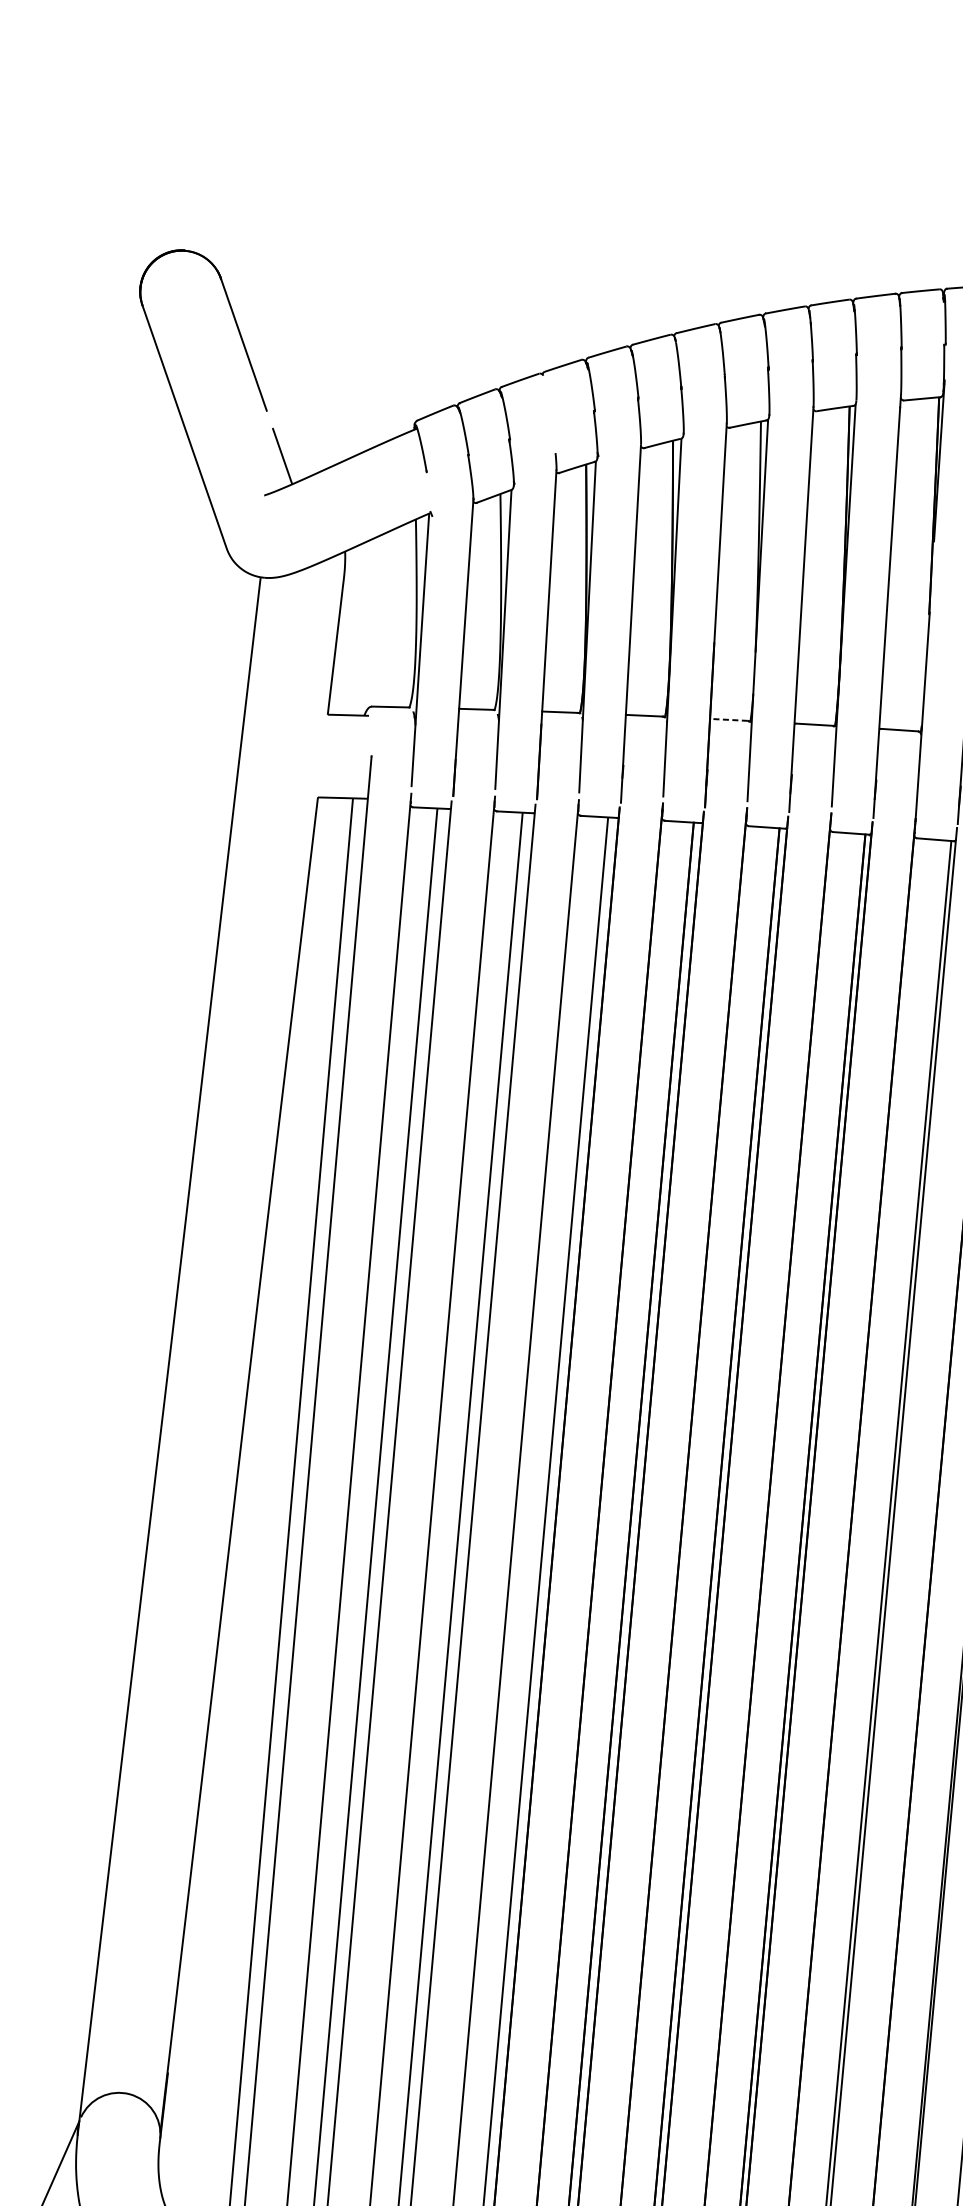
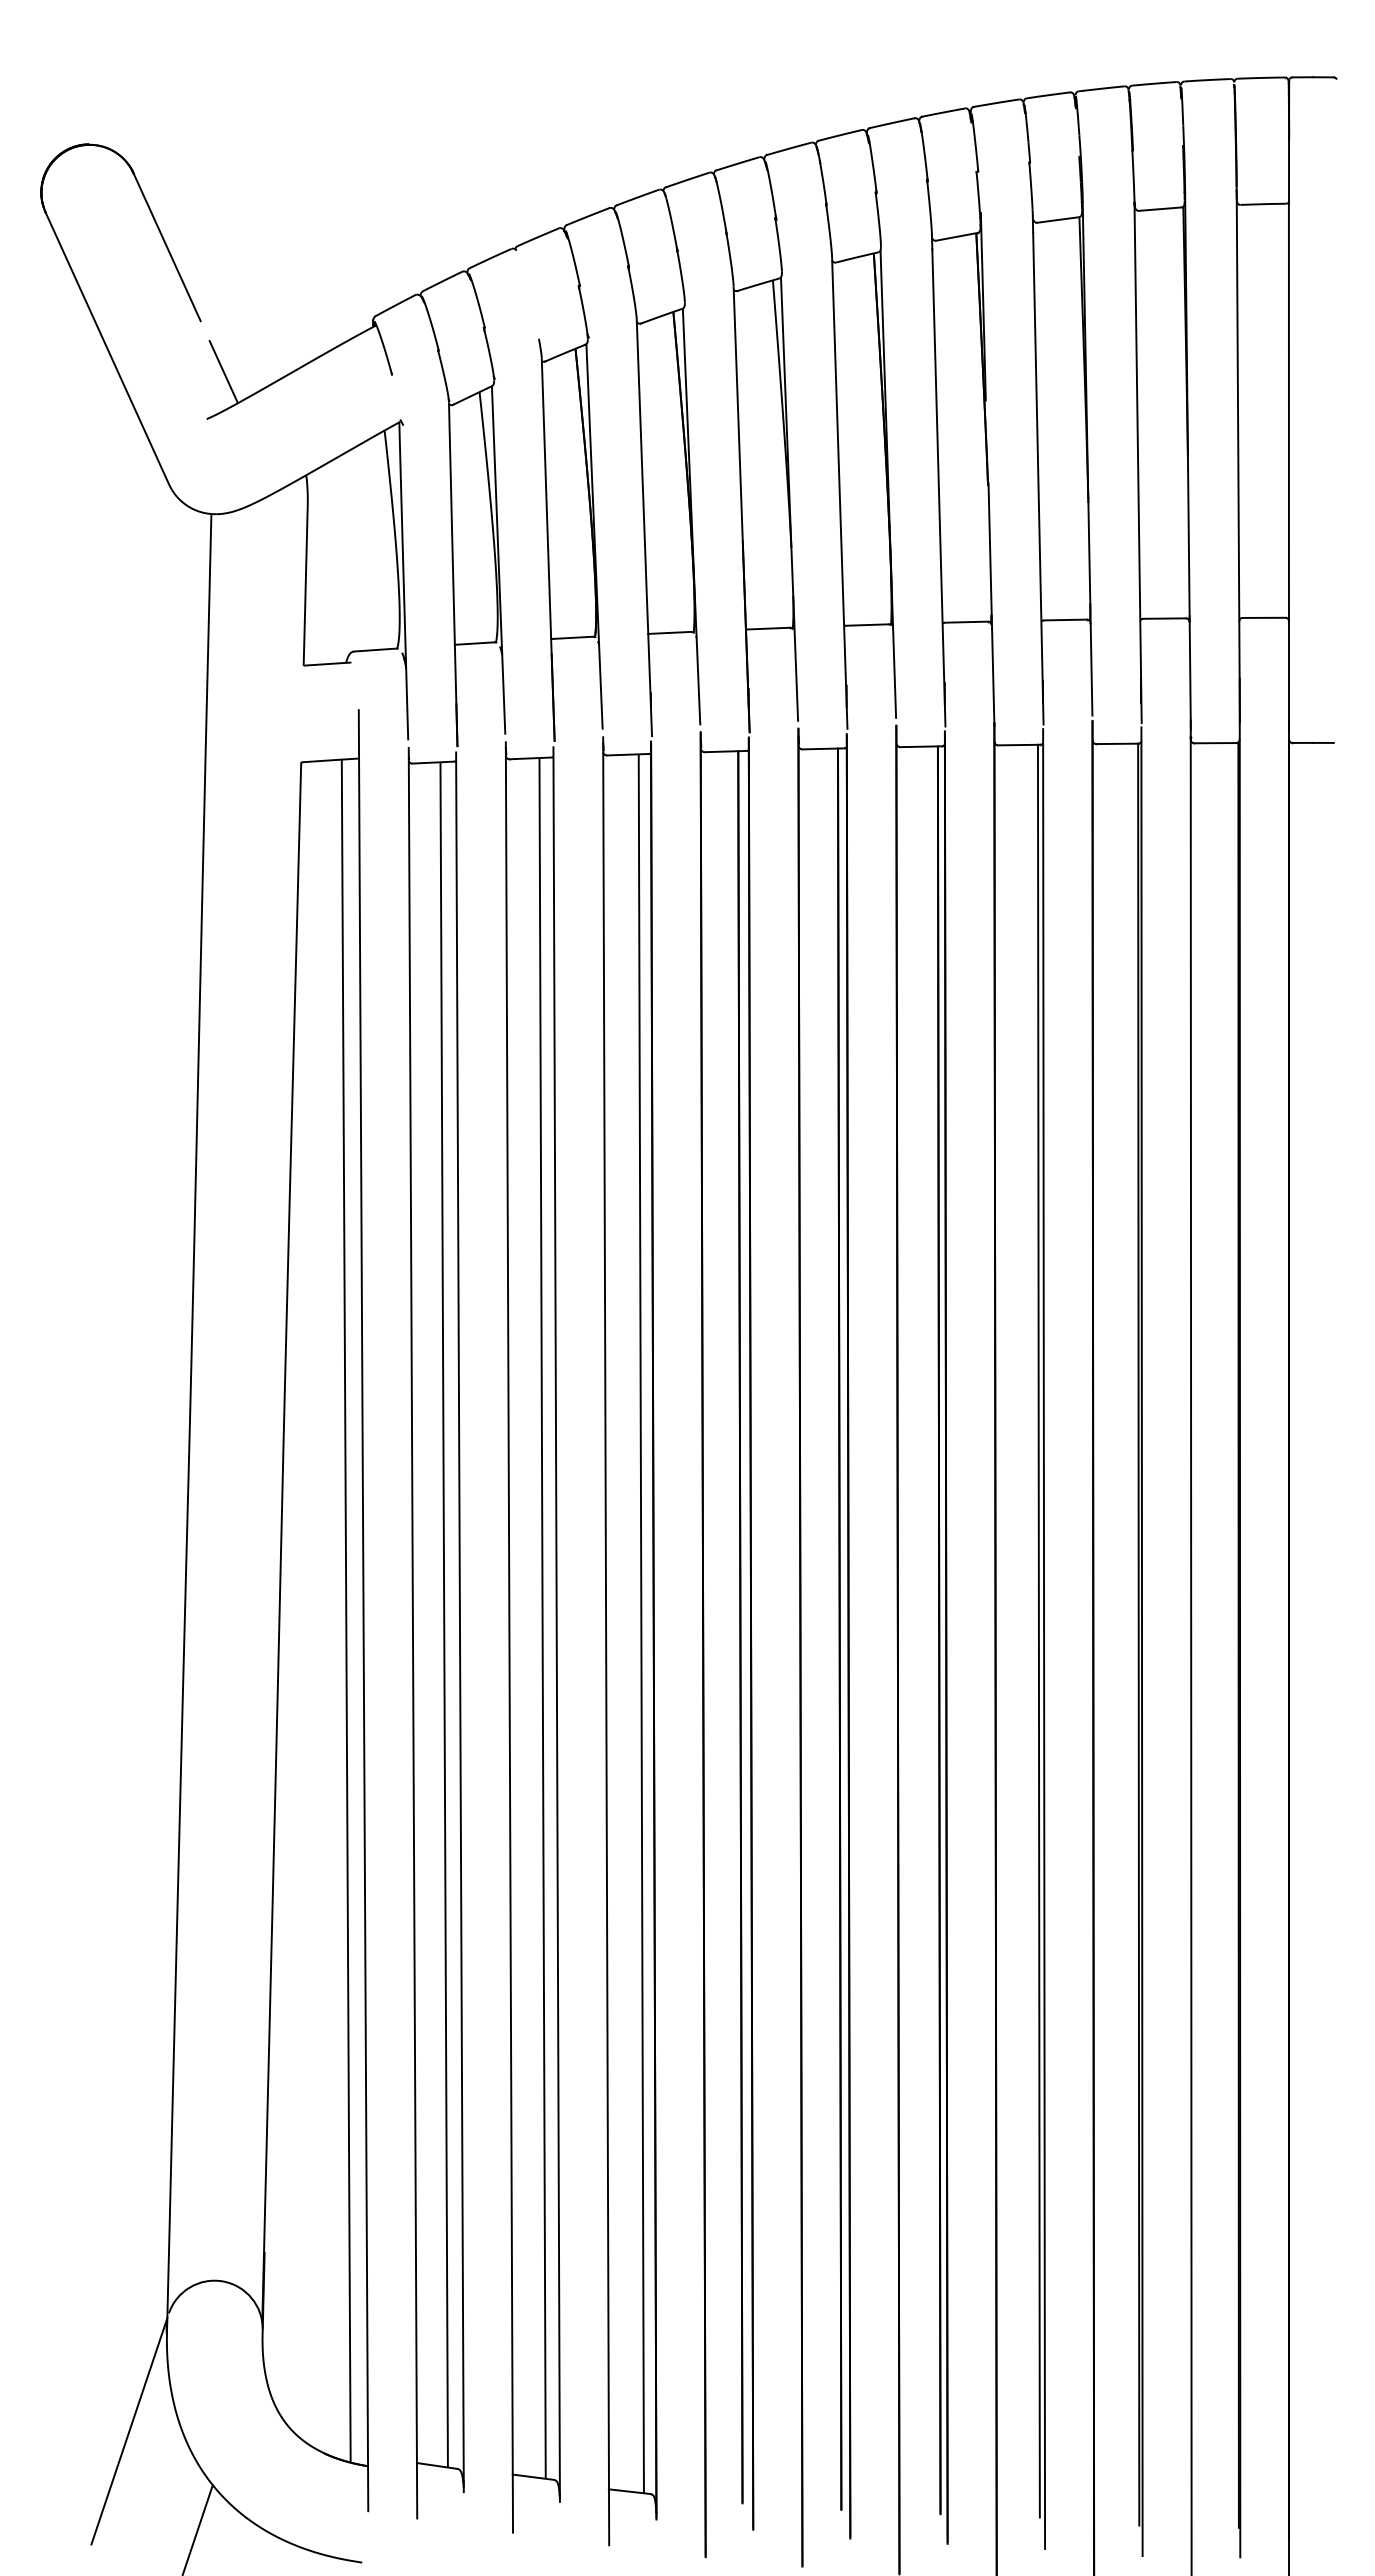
line: (728, 719) -> (767, 628), dashed -> solid

